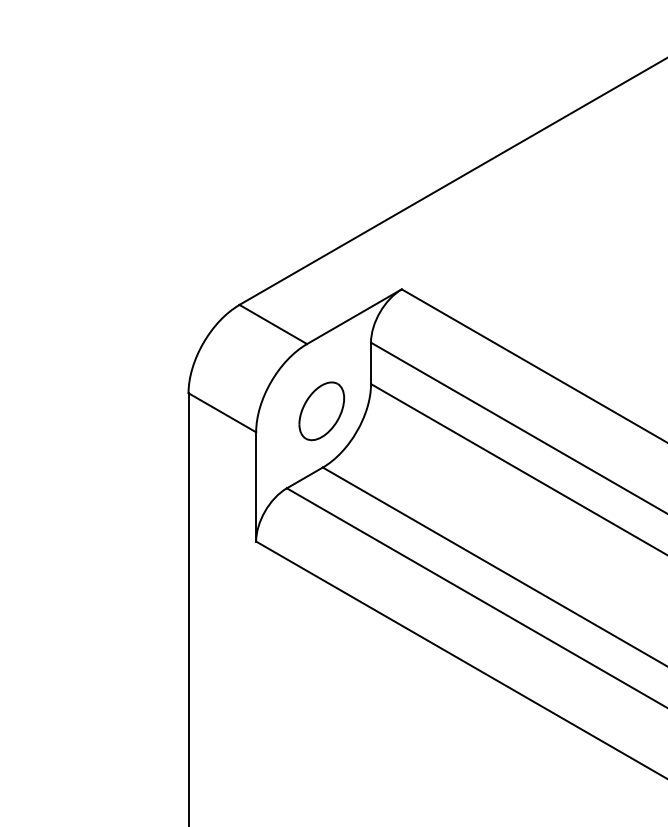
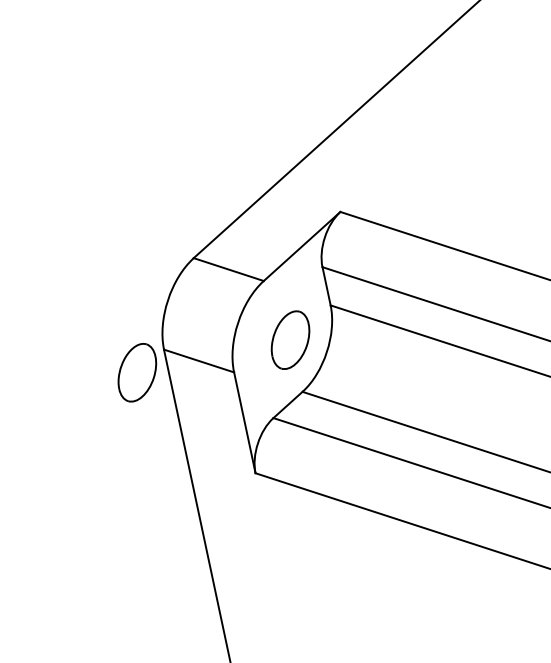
part: (155, 411) -> (137, 372), added

